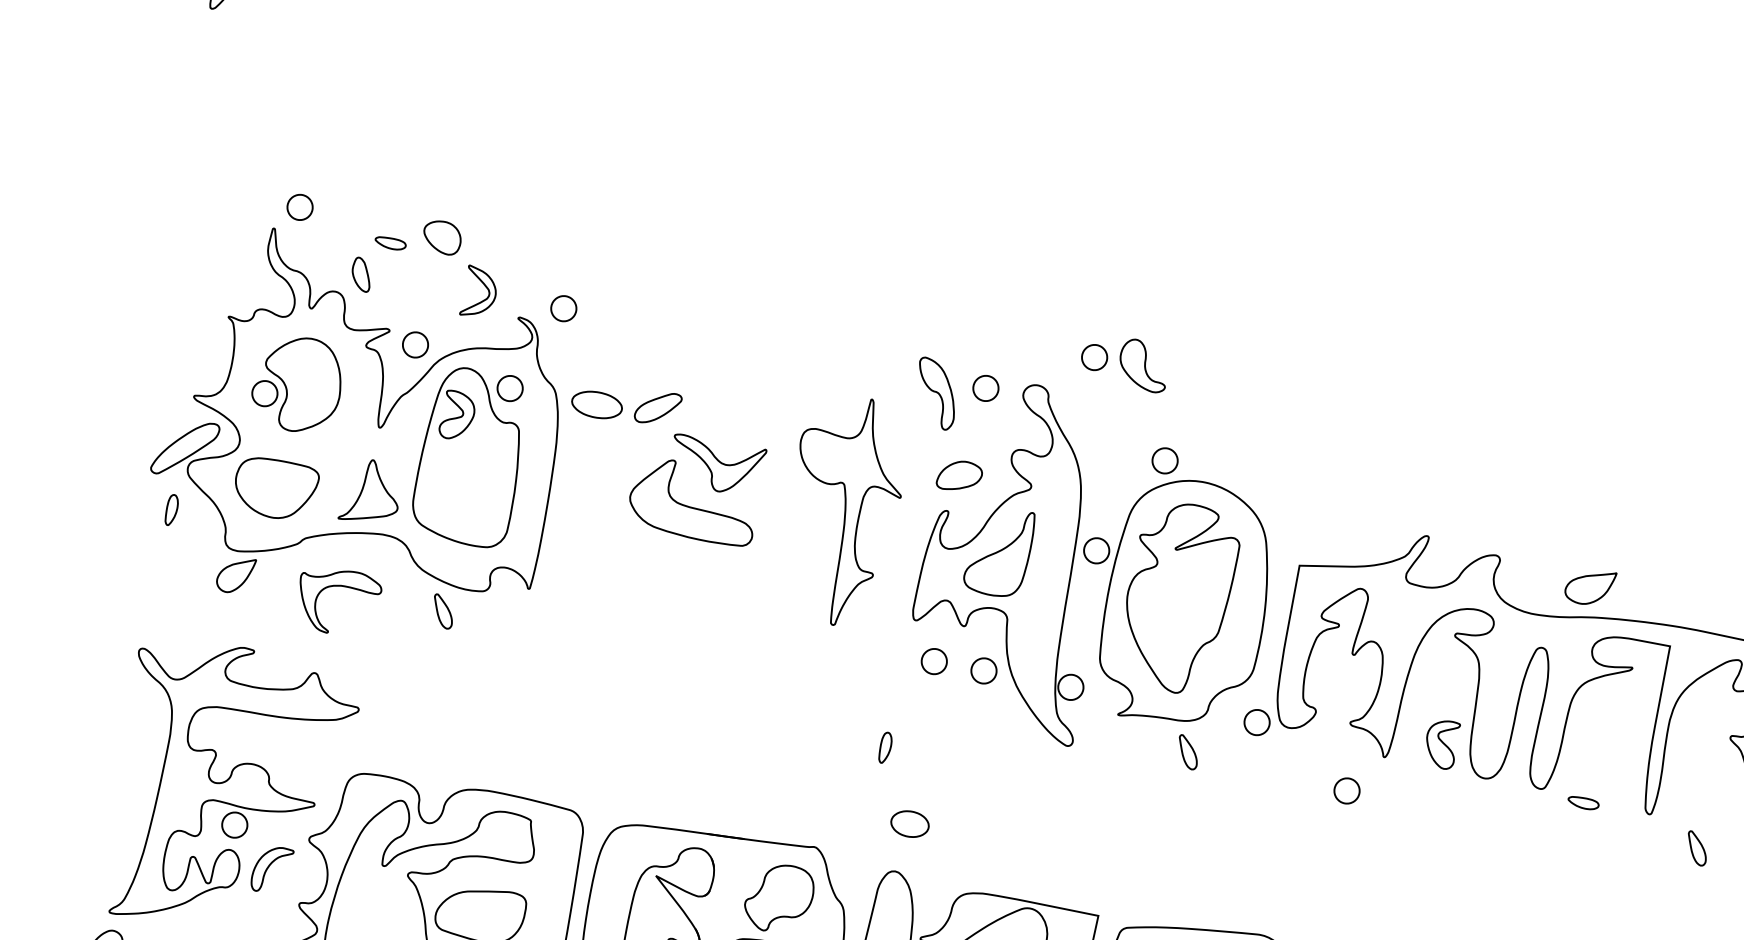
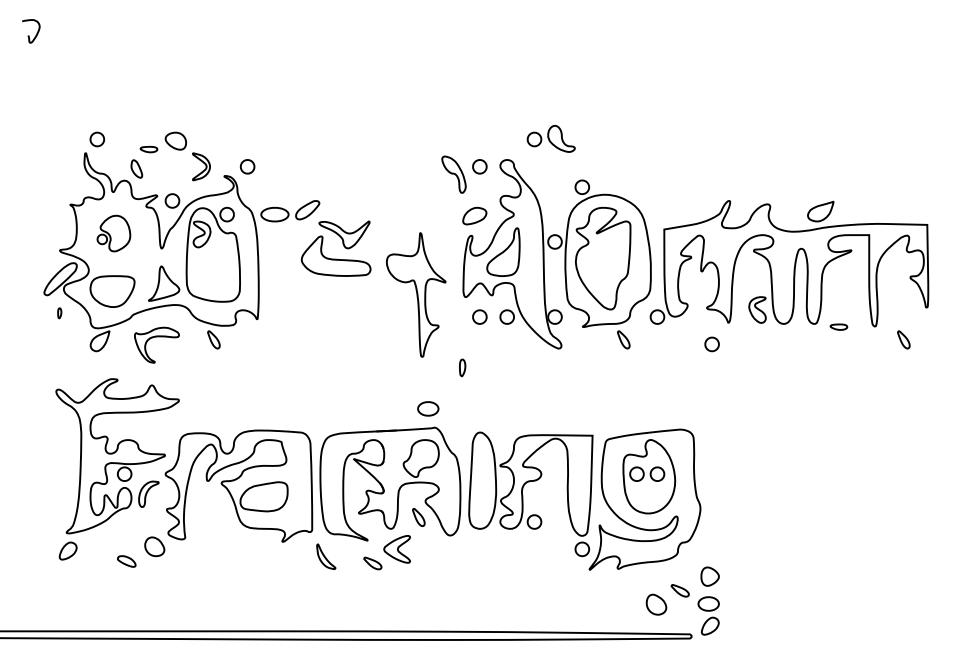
part: (297, 383) -> (113, 233), size x0.7
part: (843, 509) -> (416, 294), moved
part: (171, 510) -> (59, 313), size x0.6
part: (910, 823) -> (428, 408), moved

